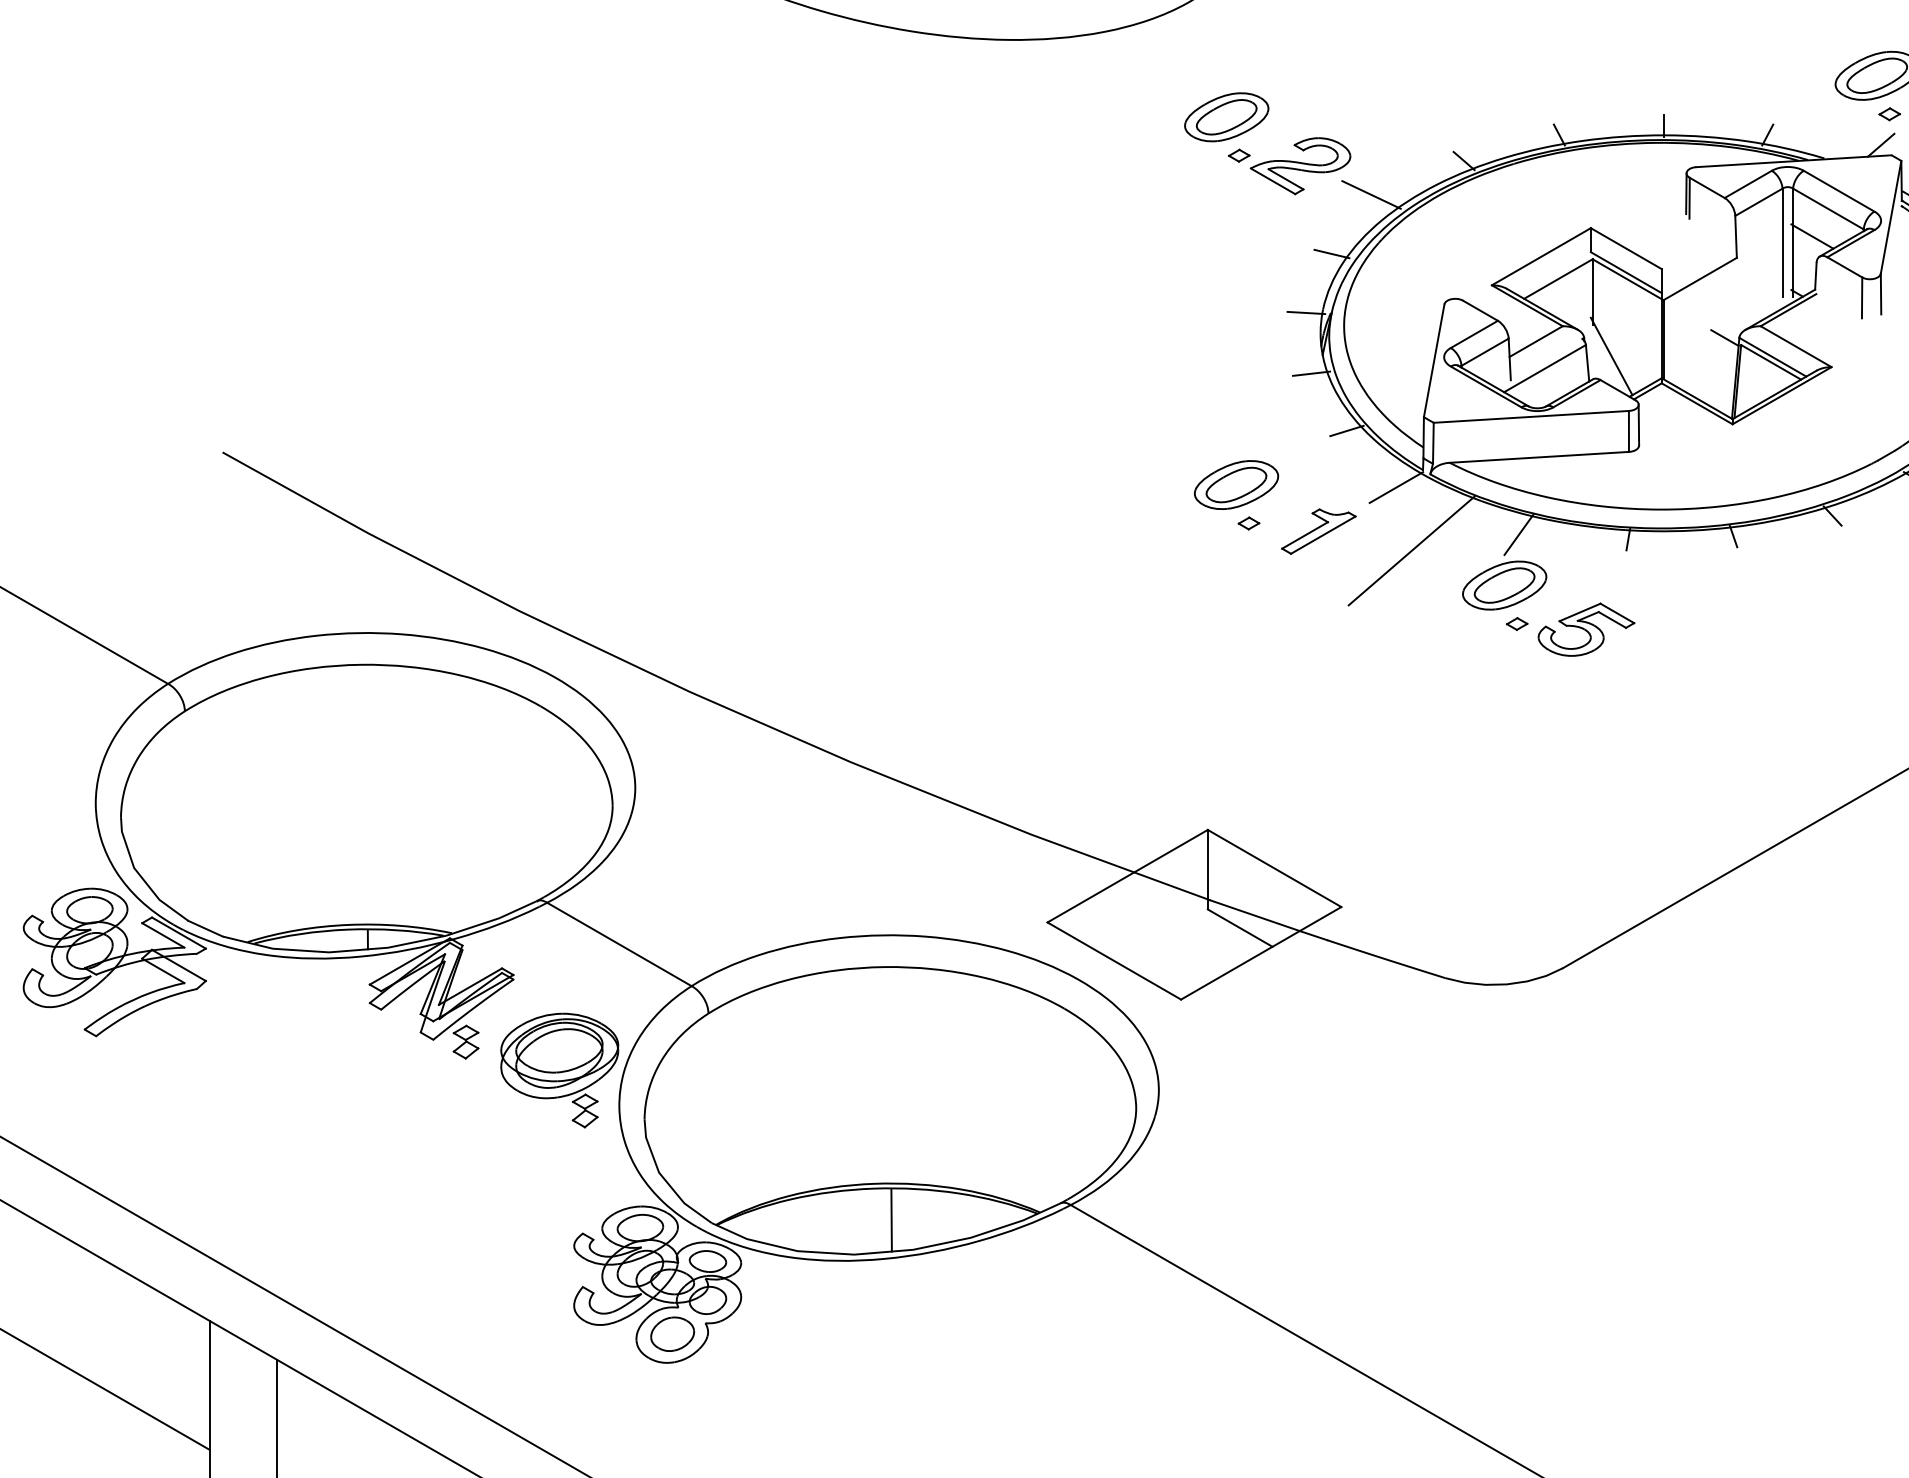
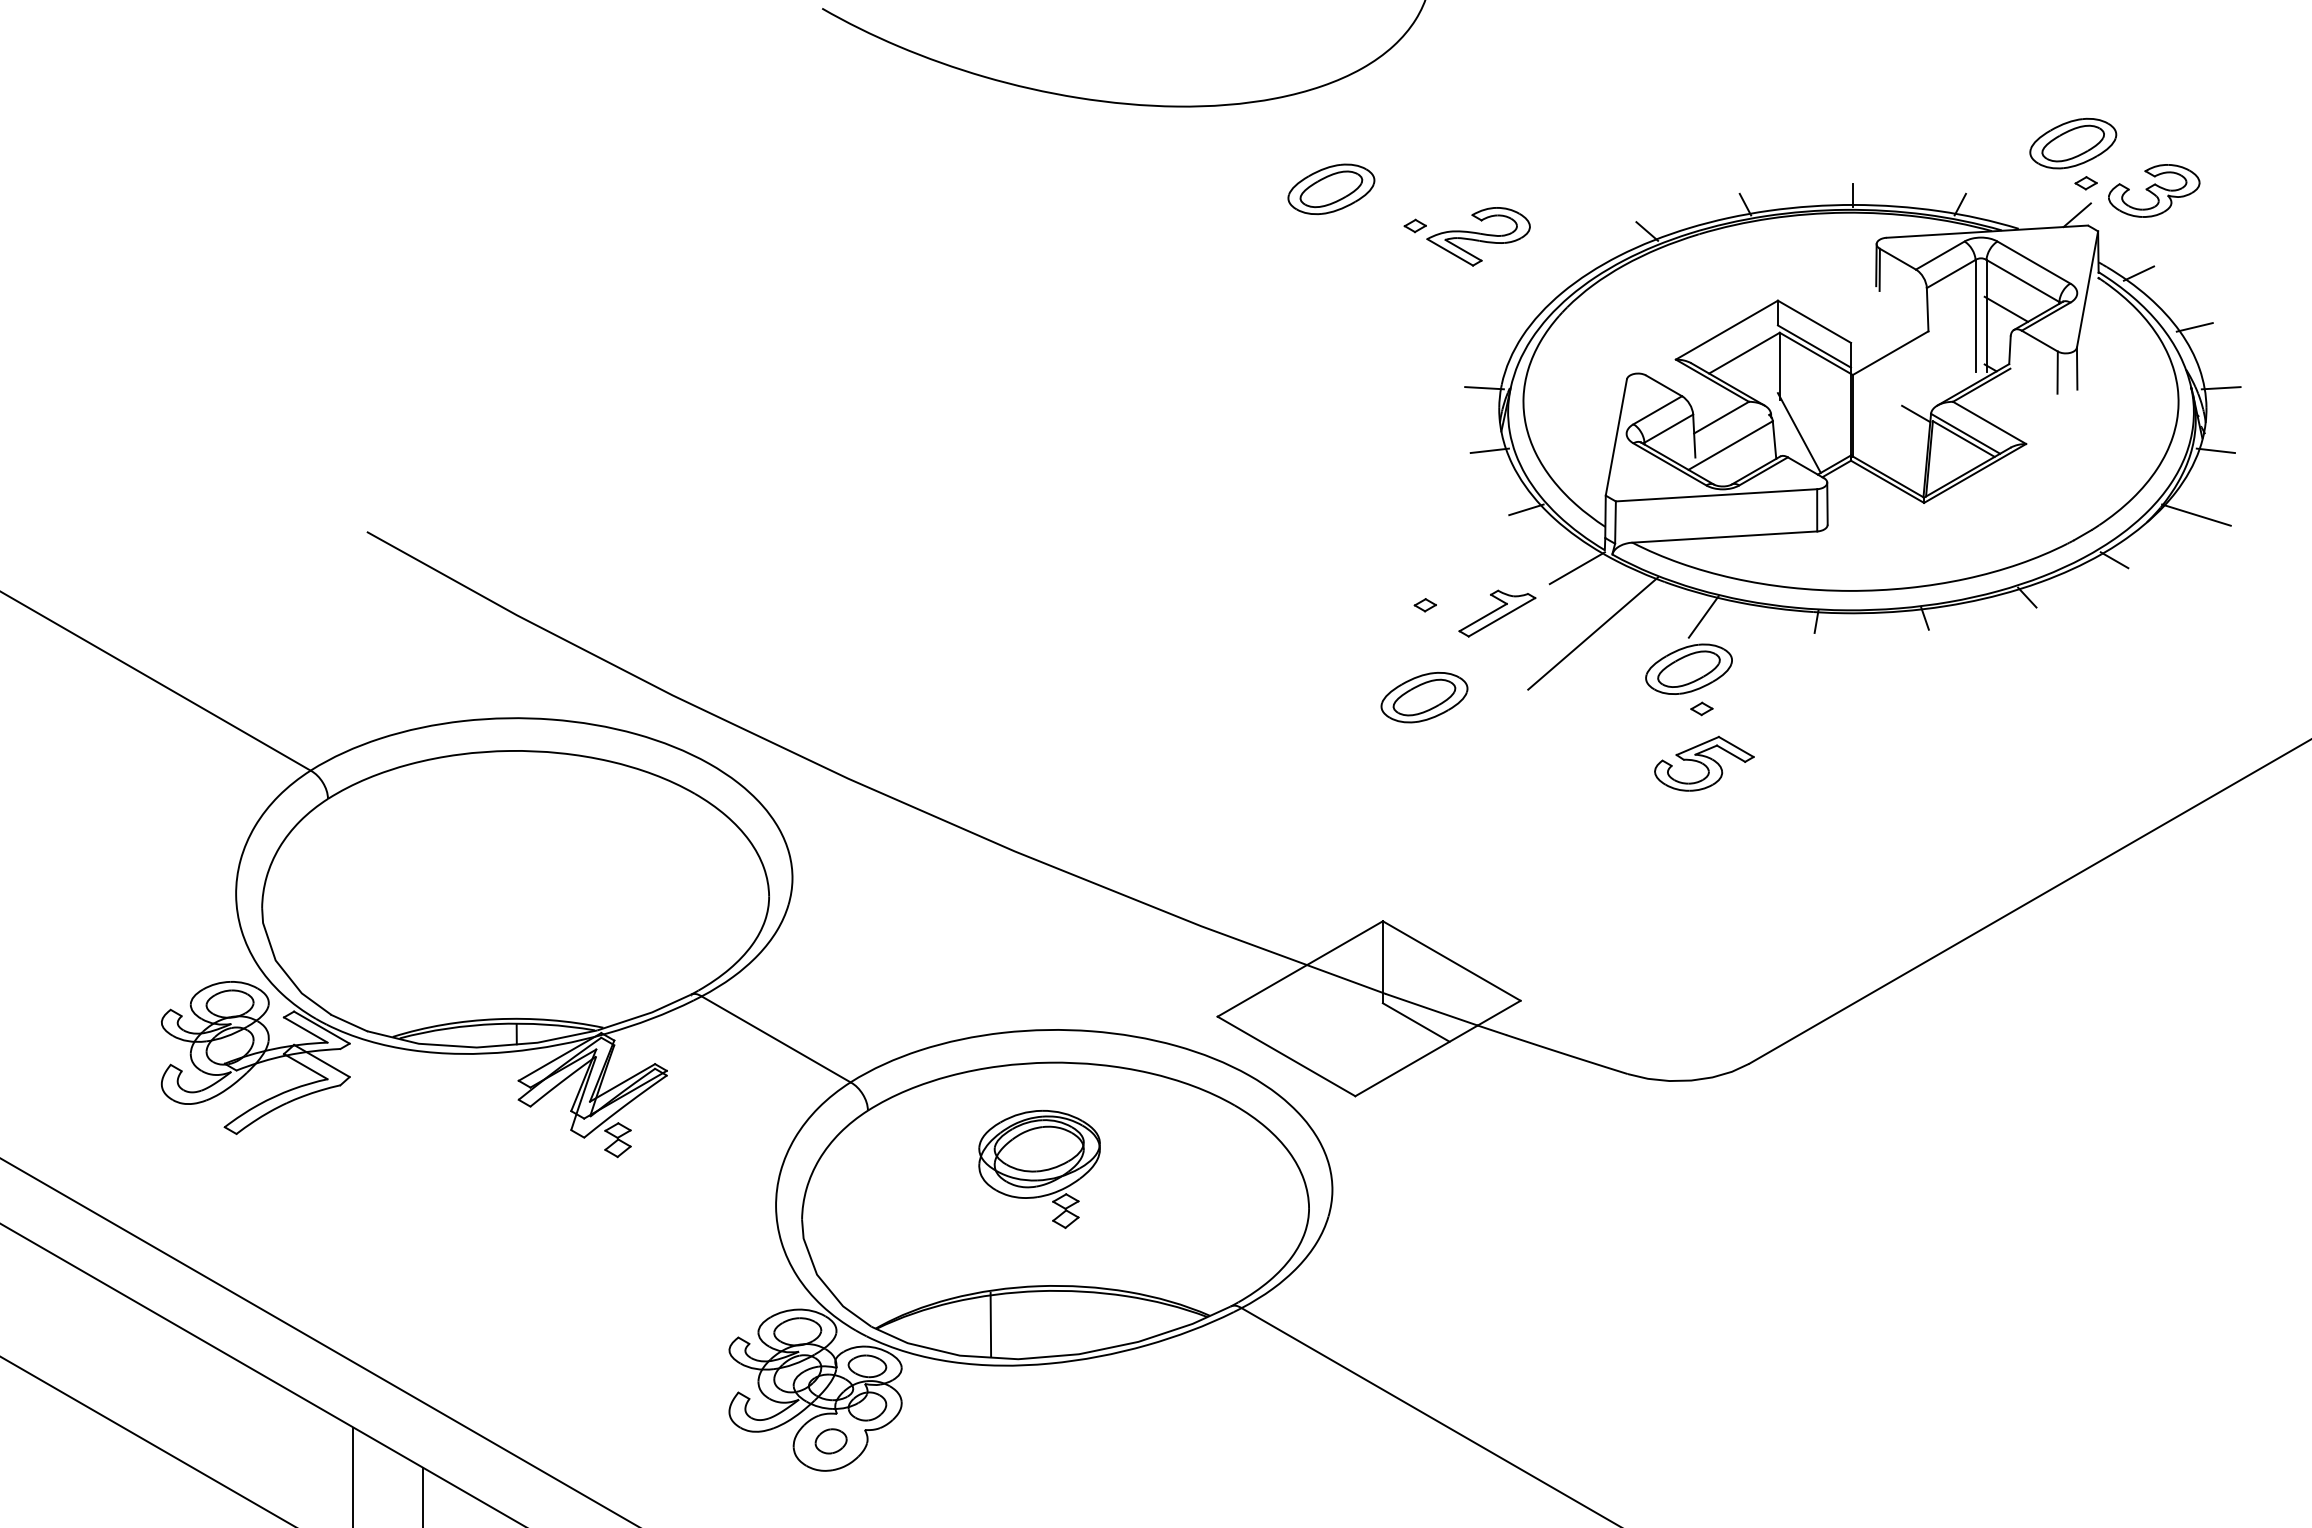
part: (1226, 117) -> (1331, 189), moved
line: (1371, 195) -> (1551, 266), removed
line: (1331, 254) -> (1510, 327), removed
part: (1236, 484) -> (1424, 697), moved
part: (1586, 629) -> (1704, 763), moved
part: (559, 1070) -> (1039, 1169), moved
line: (891, 1219) -> (990, 1324), moved
part: (673, 1334) -> (831, 1441), size x0.7

